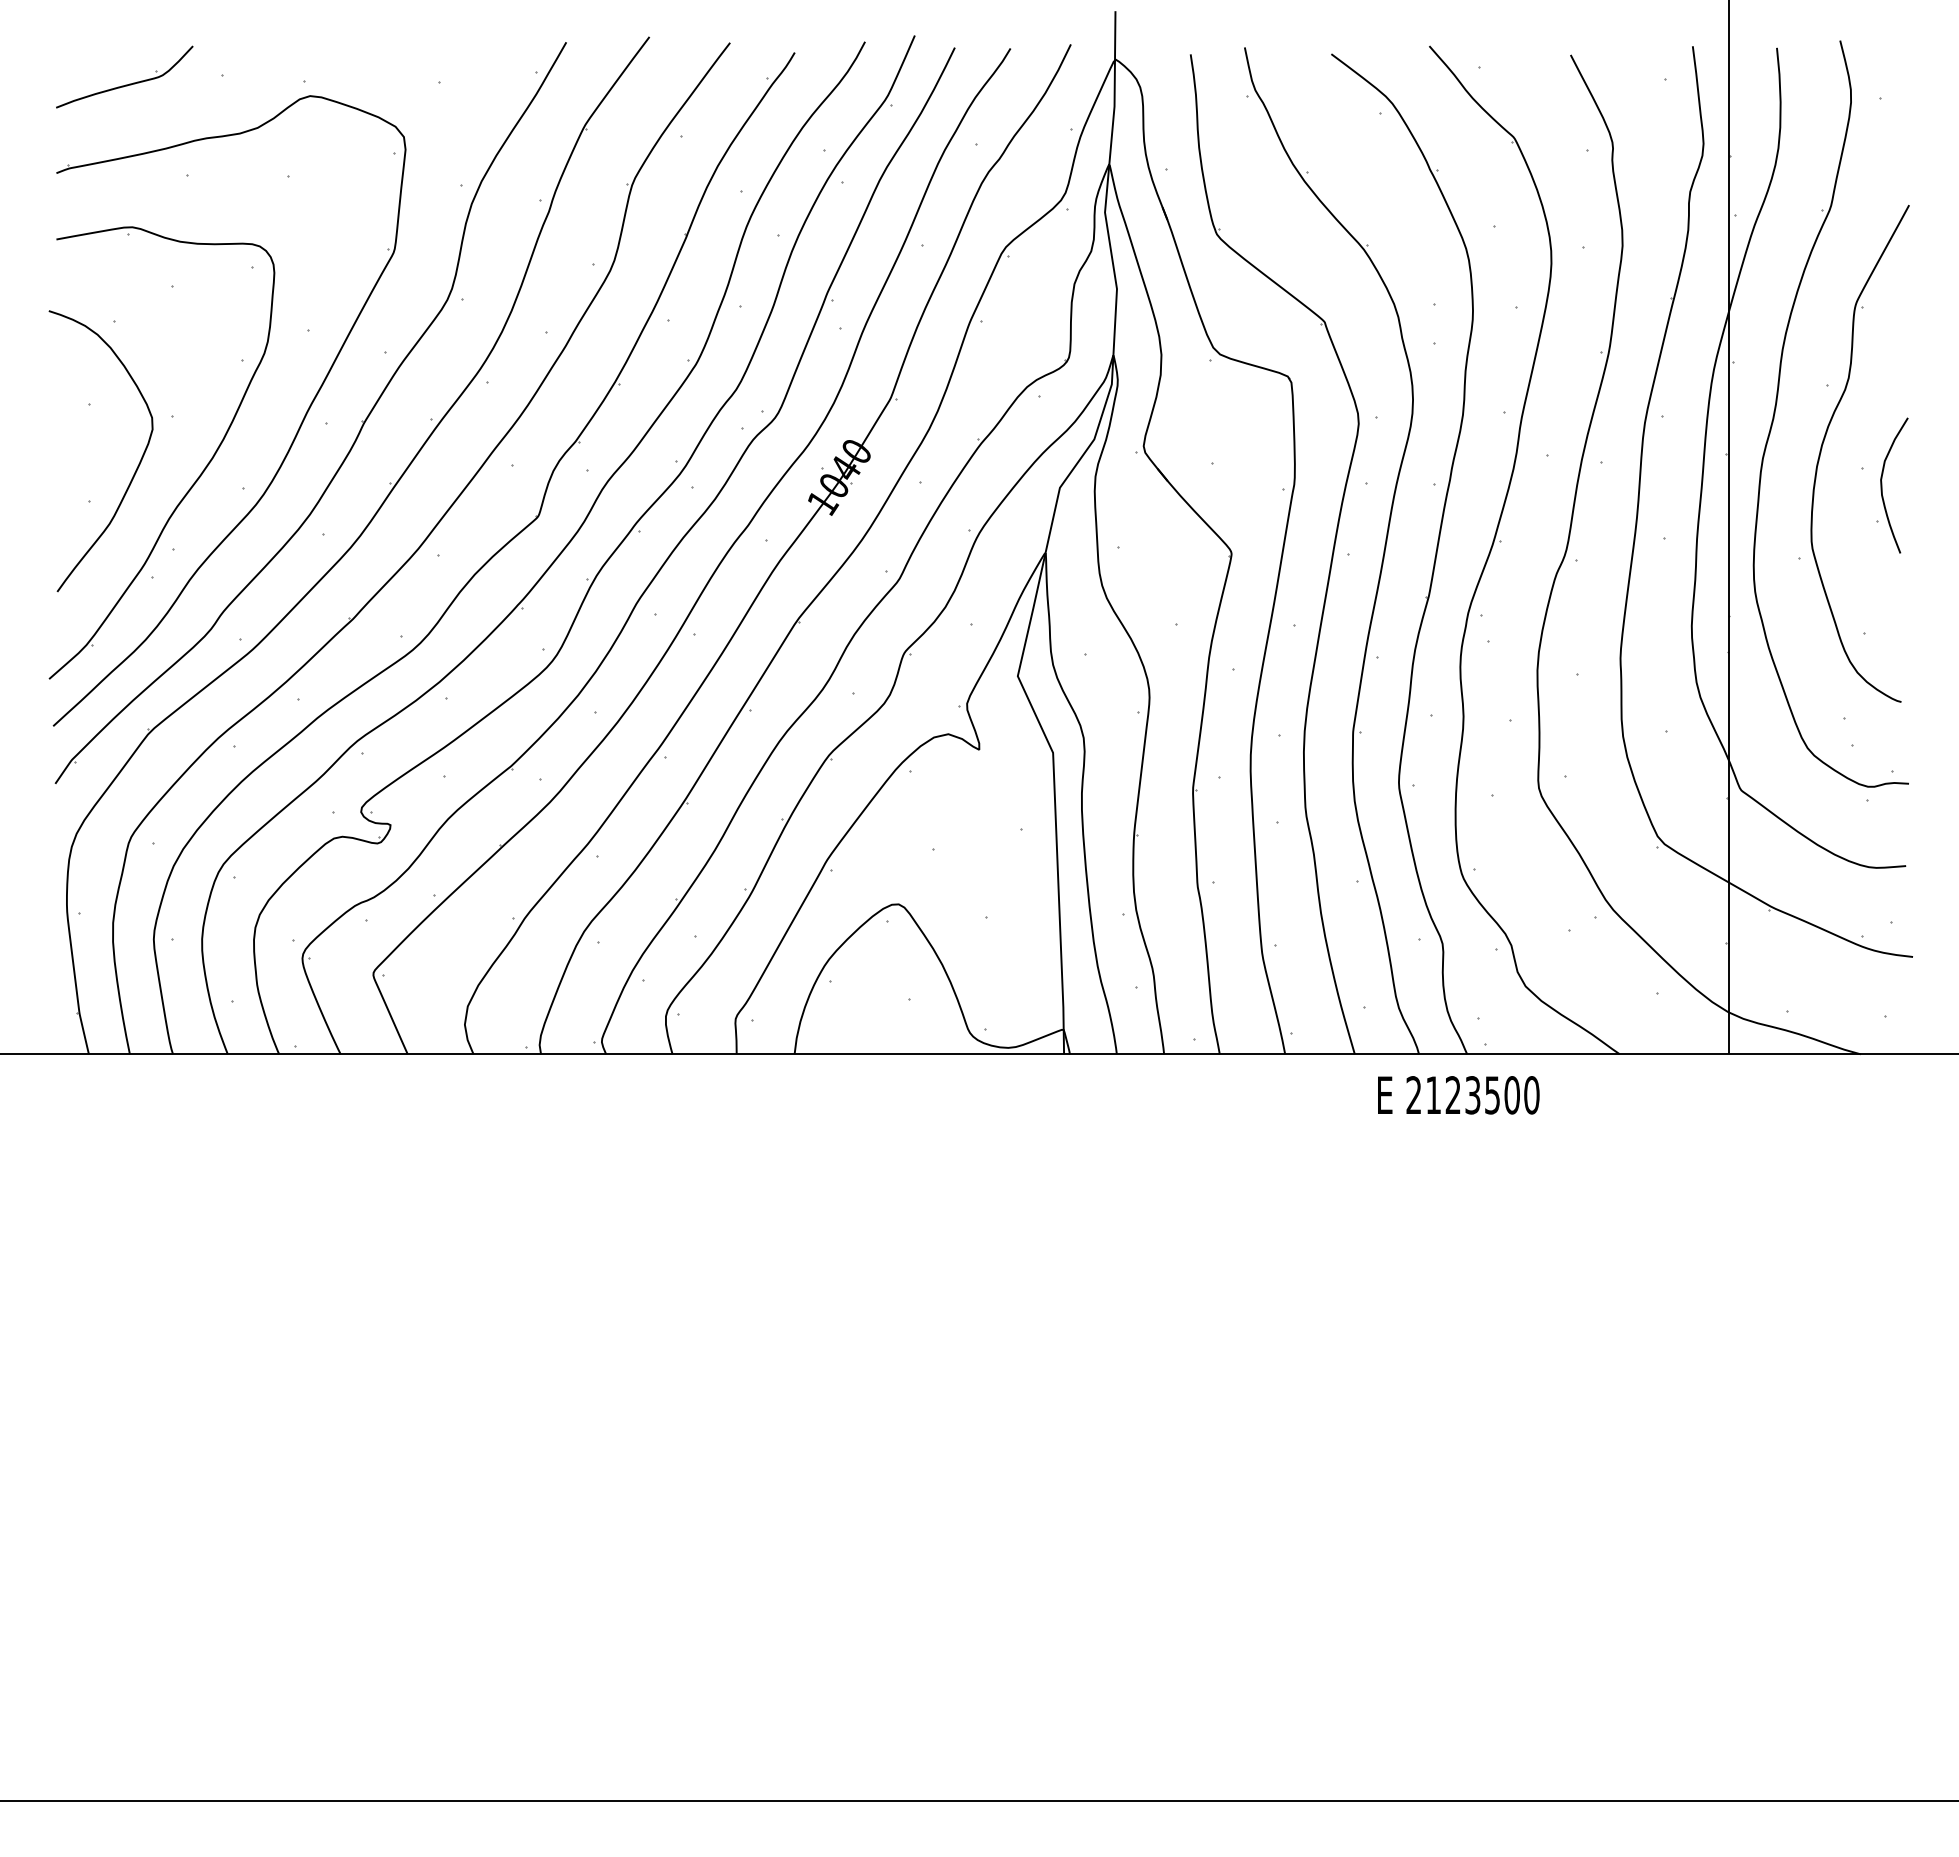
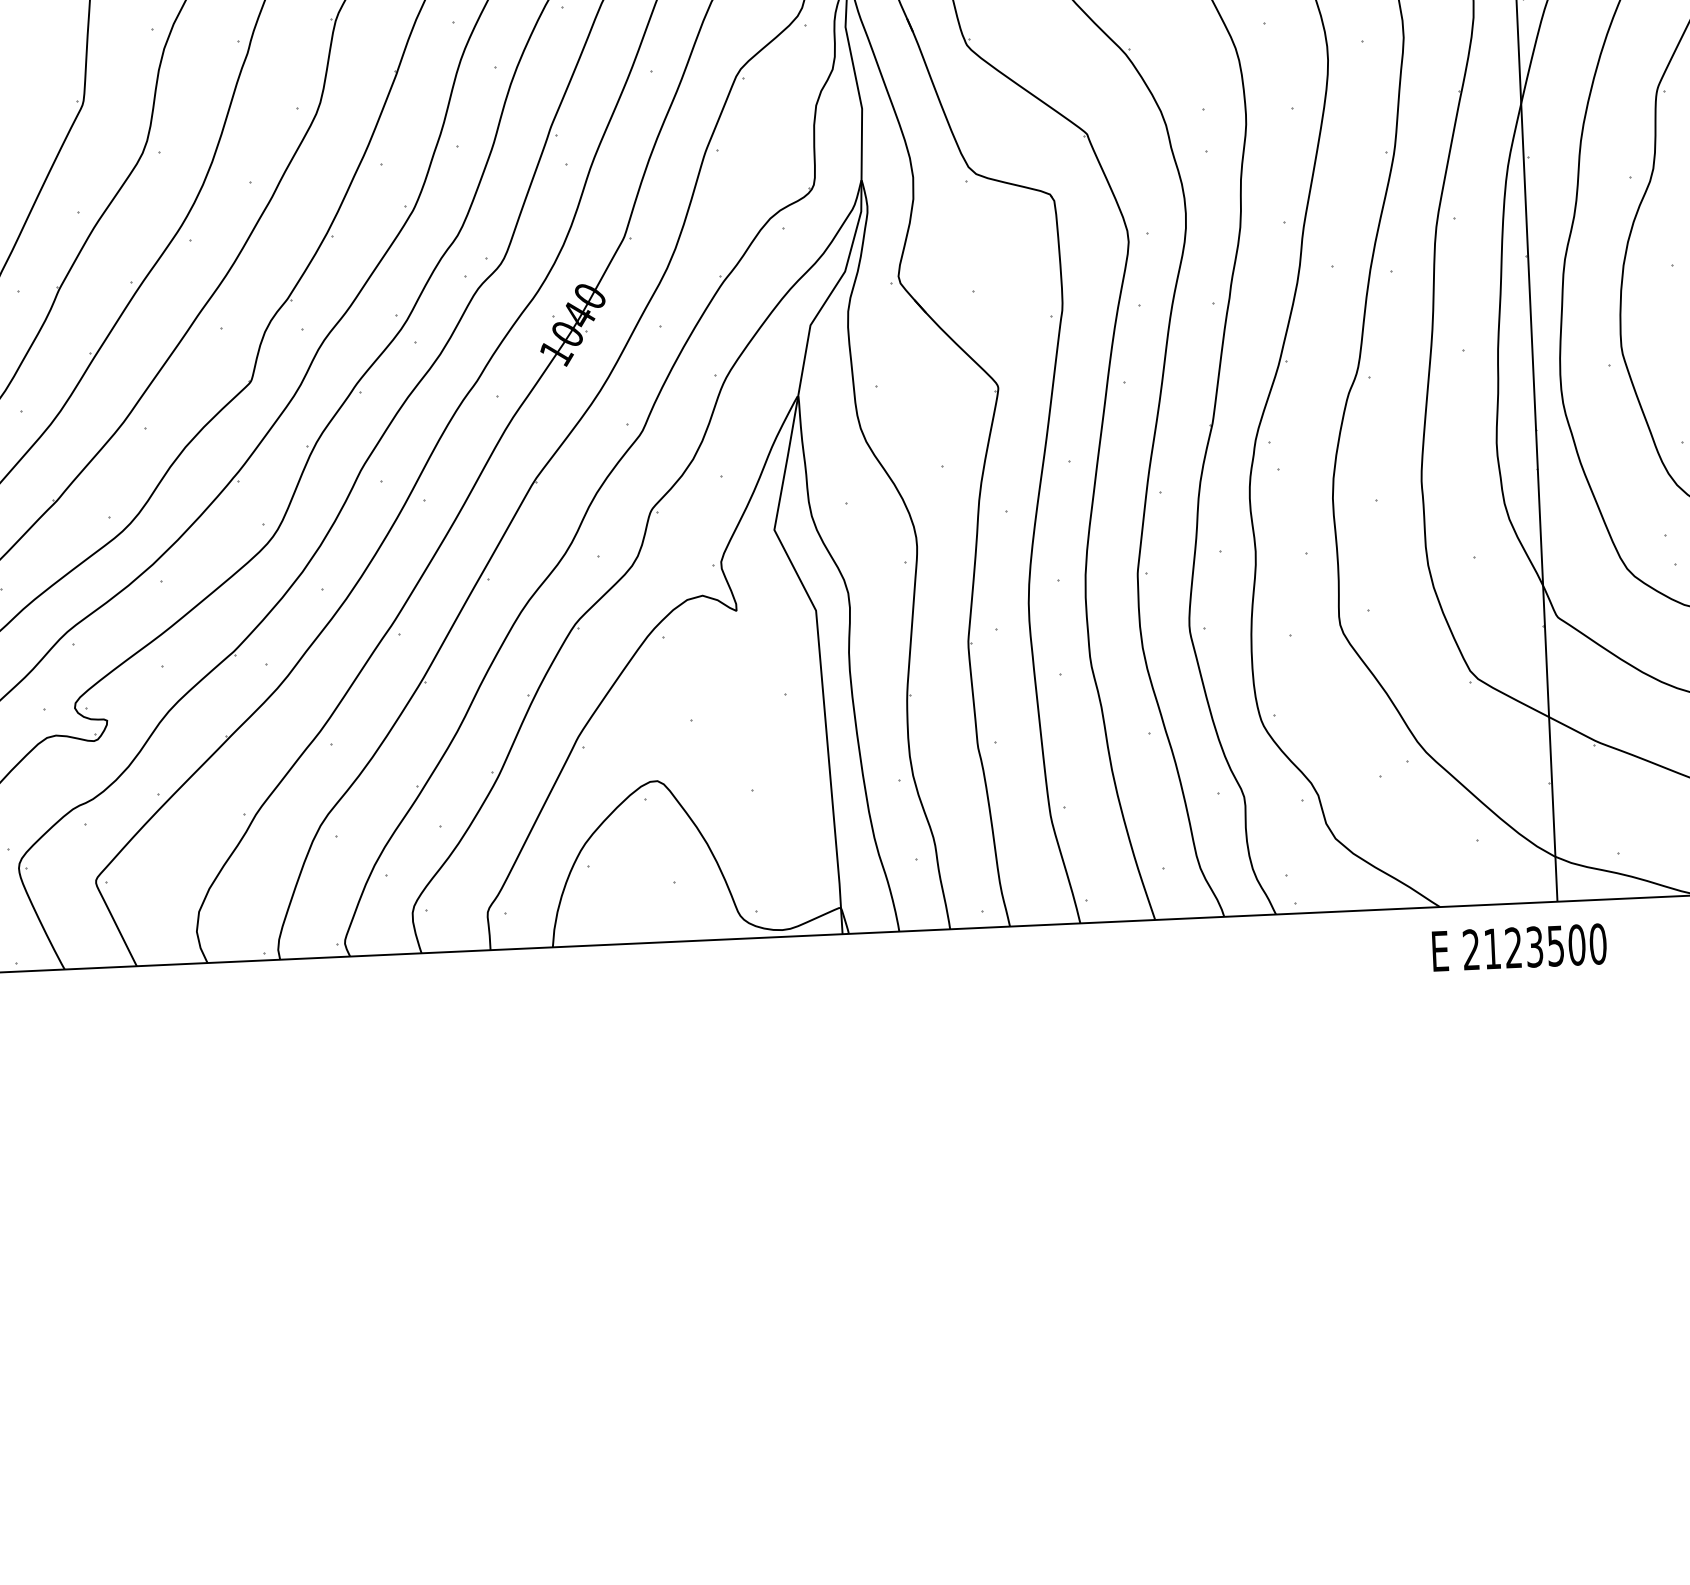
text: (1458, 1095) -> (1519, 947), moved

